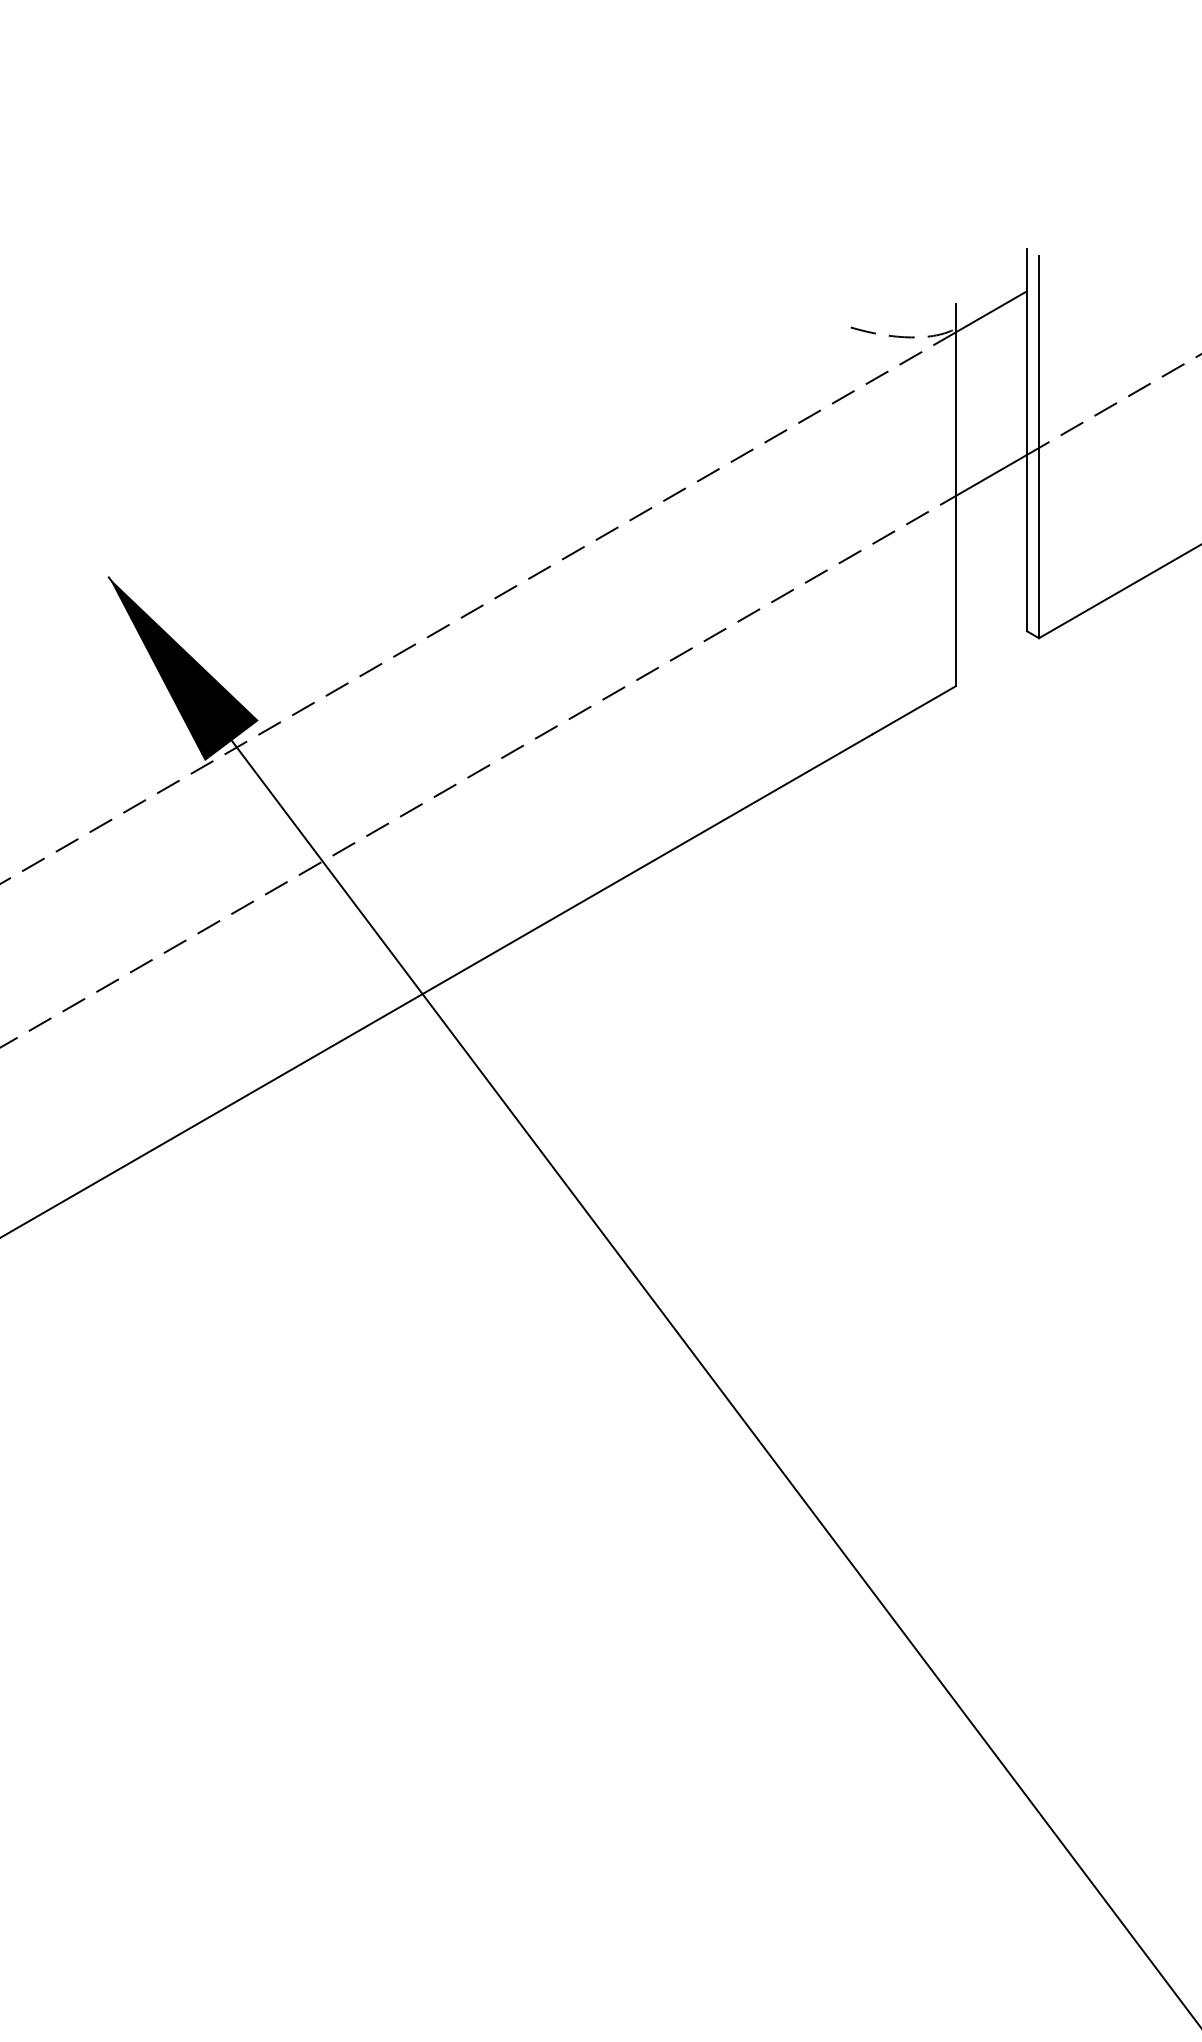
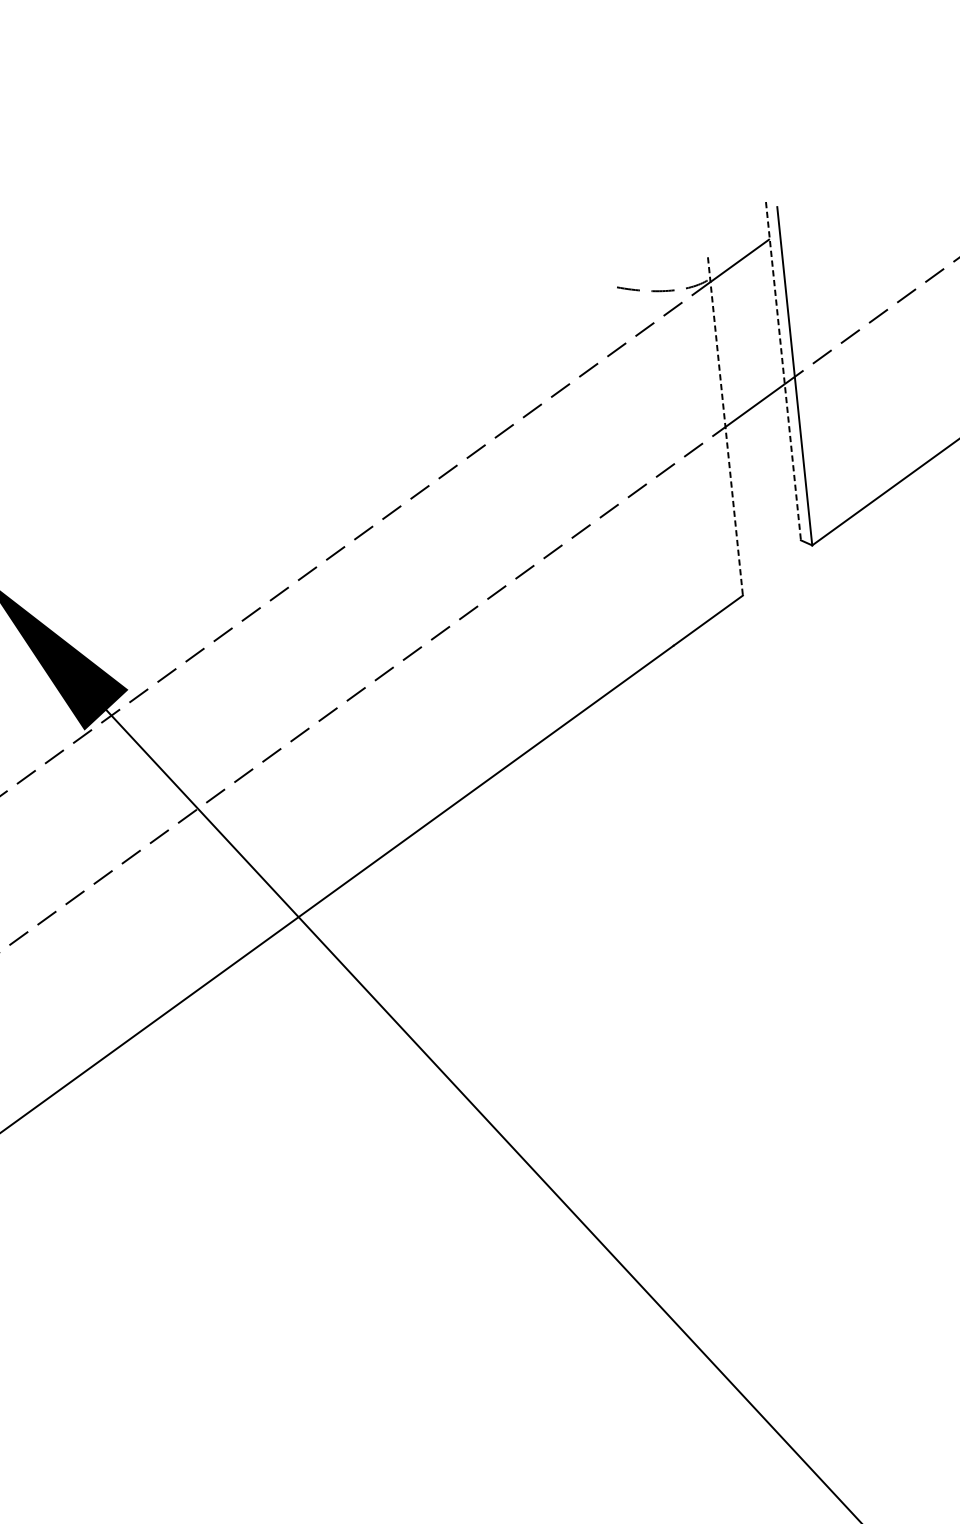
line: (1027, 440) -> (783, 371), solid -> dashed
line: (955, 495) -> (725, 426), solid -> dashed

